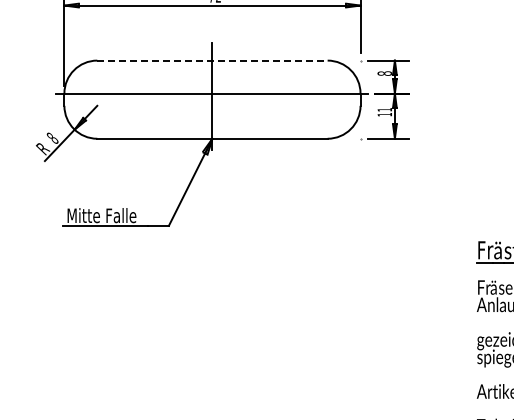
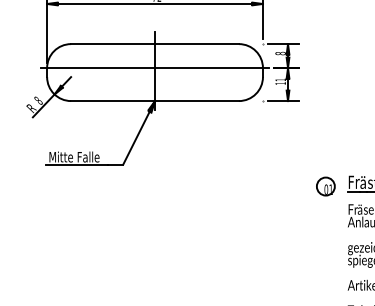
line: (212, 60) -> (155, 44), dashed -> solid
part: (446, 255) -> (325, 186), added

